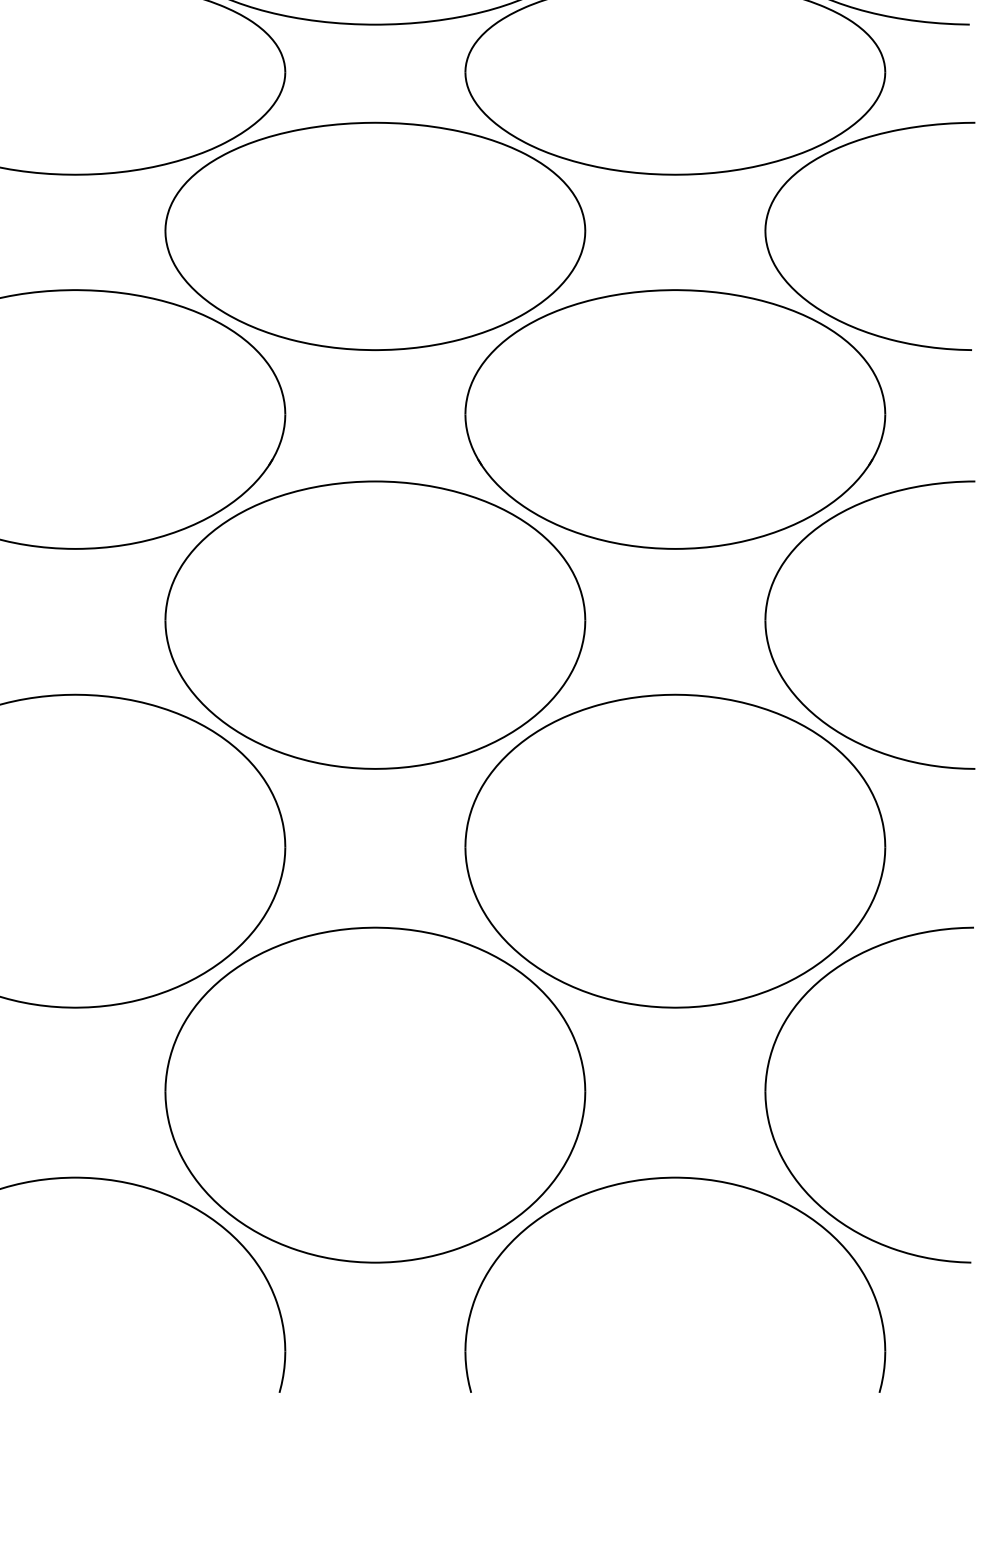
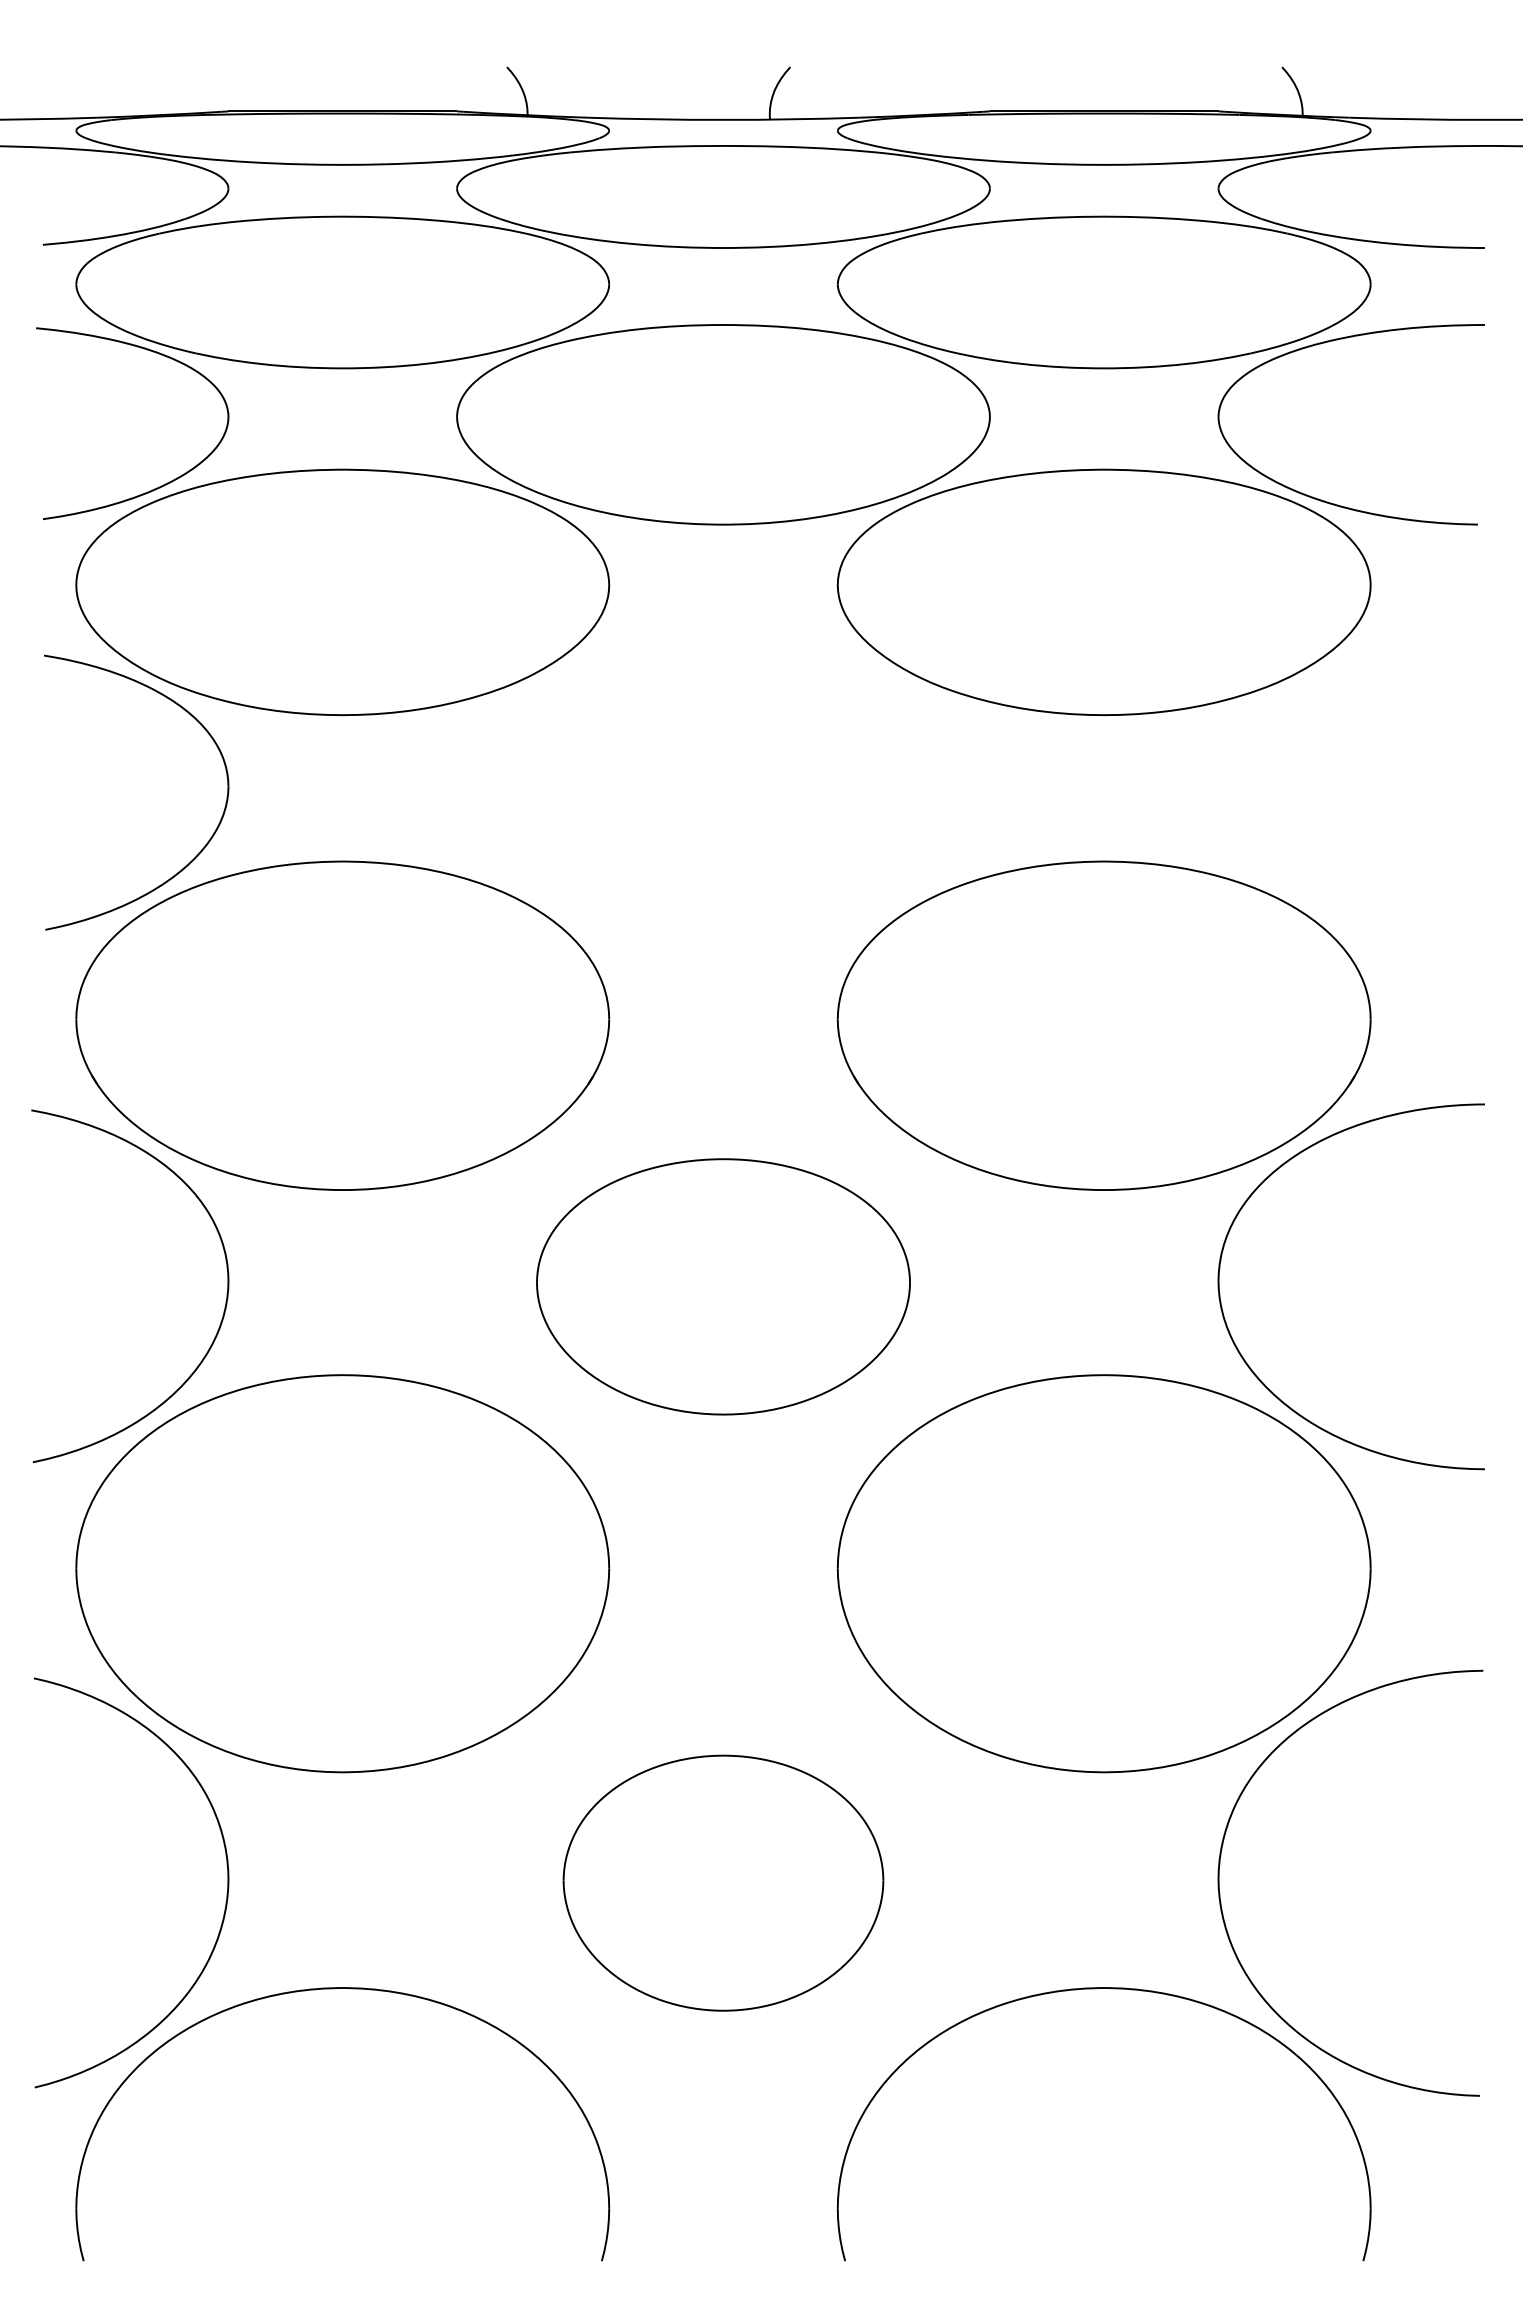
part: (375, 236) -> (723, 793), removed
part: (822, 310) -> (1291, 887), removed
part: (375, 624) -> (723, 1286), size x0.7
part: (375, 1094) -> (723, 1882), size x0.6

